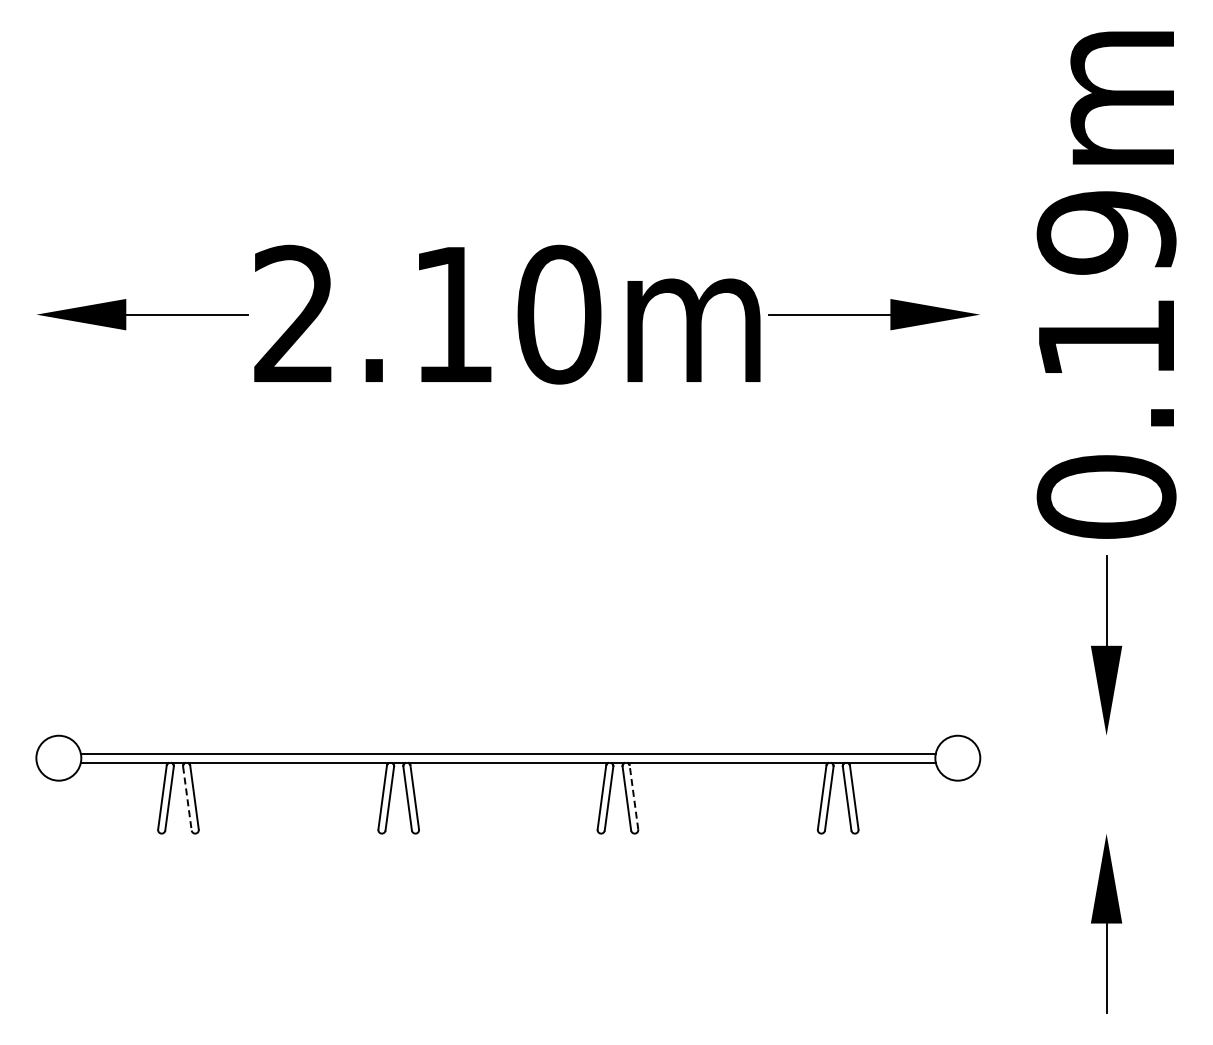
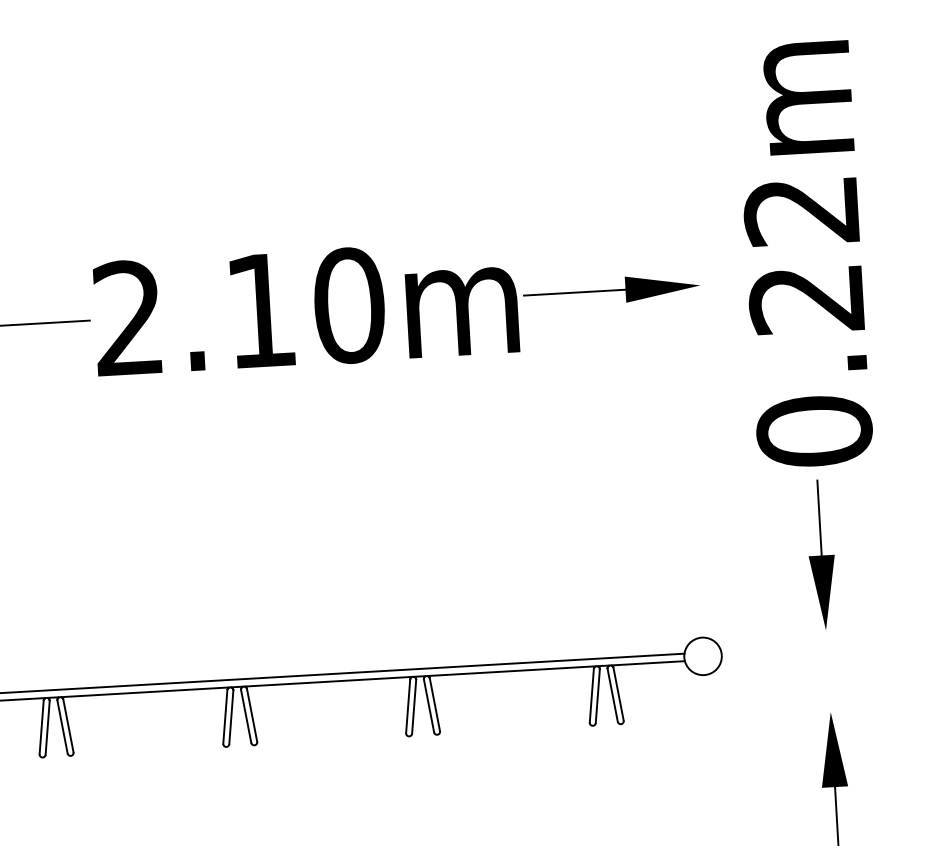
text: (1106, 285) -> (804, 255), 0.19m -> 0.22m
line: (633, 797) -> (434, 704), dashed -> solid
line: (187, 799) -> (62, 727), dashed -> solid

